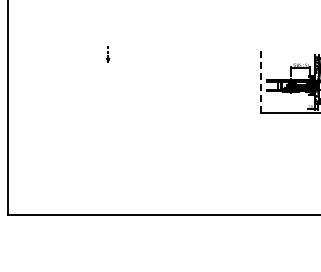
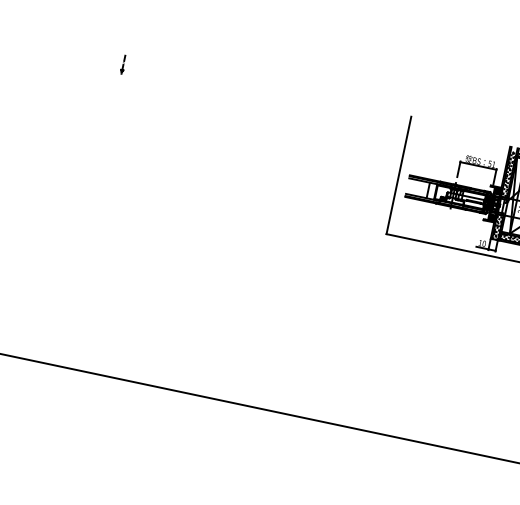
part: (107, 54) -> (122, 64), size x0.62
line: (260, 80) -> (398, 174), dashed -> solid

